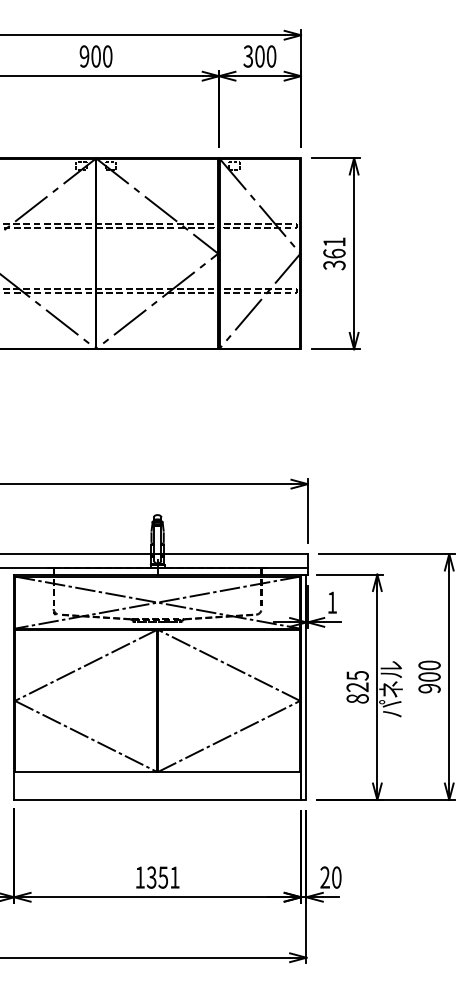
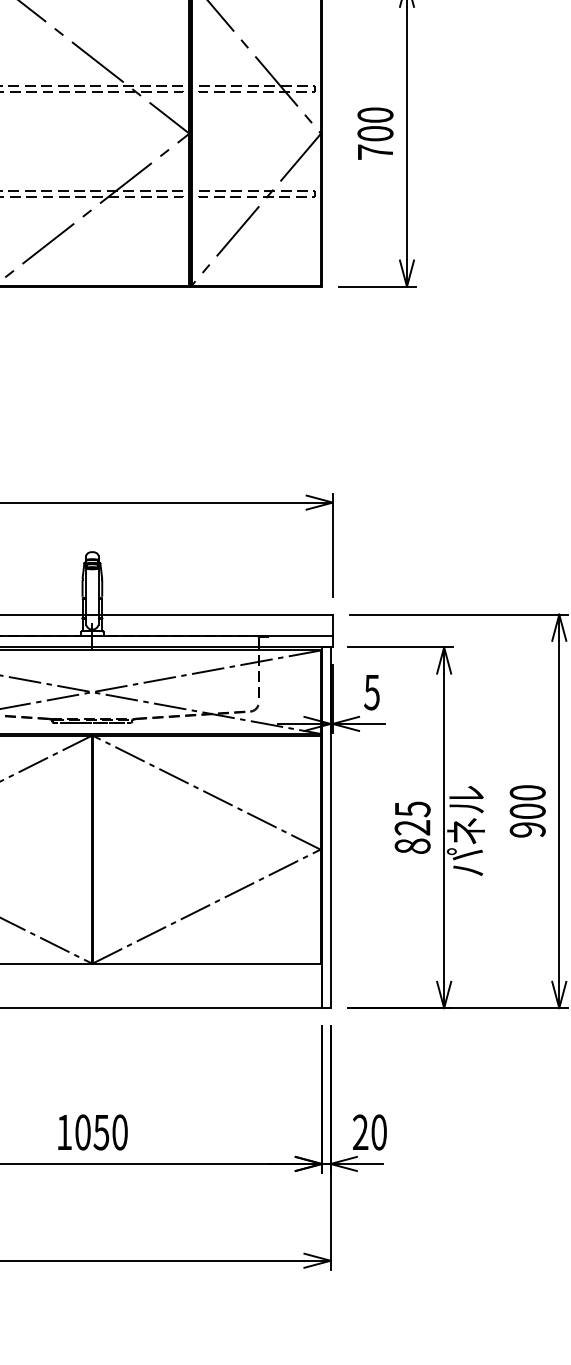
text: (334, 253) -> (375, 133), 361 -> 700
text: (332, 602) -> (372, 692), 1 -> 5
text: (162, 877) -> (100, 1132), 1351 -> 1050

